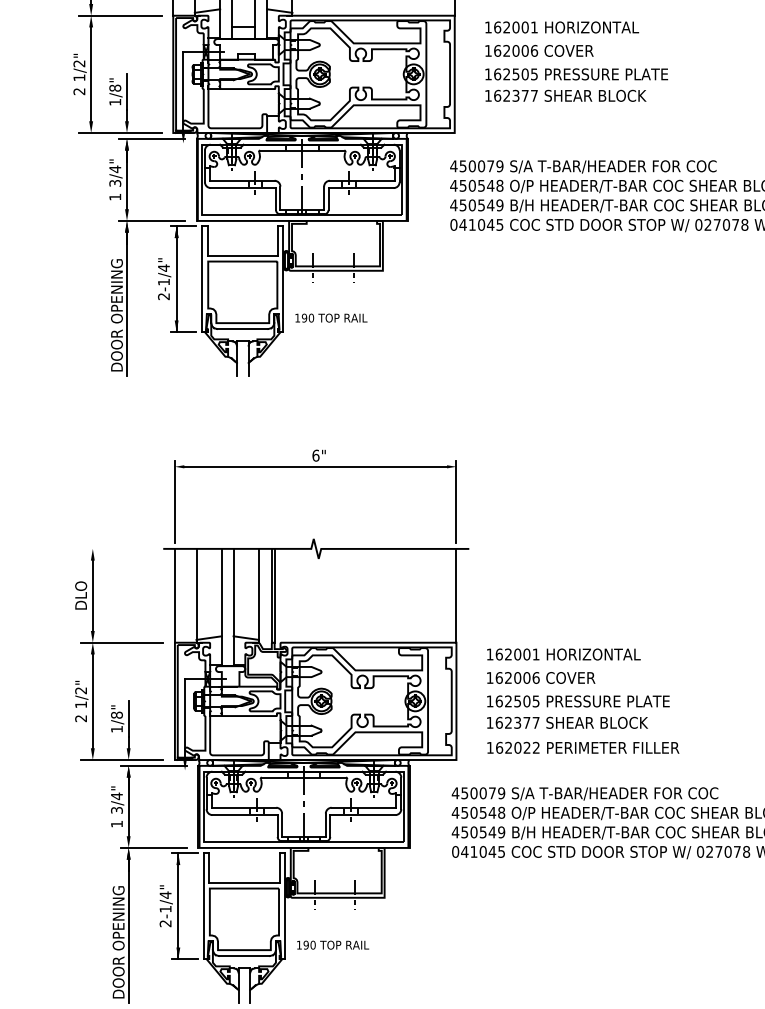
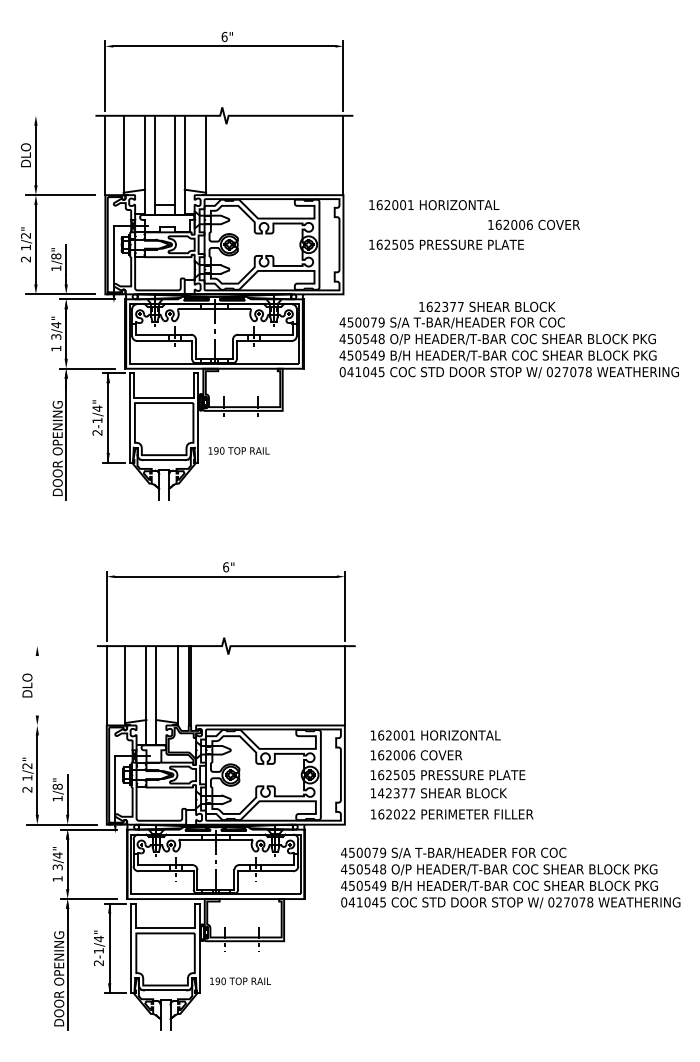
text: (538, 50) -> (533, 224), moved
text: (565, 95) -> (487, 306), moved
line: (93, 595) -> (37, 685), removed
line: (121, 642) -> (61, 725), removed
text: (498, 723) -> (380, 793), 162377 -> 142377

